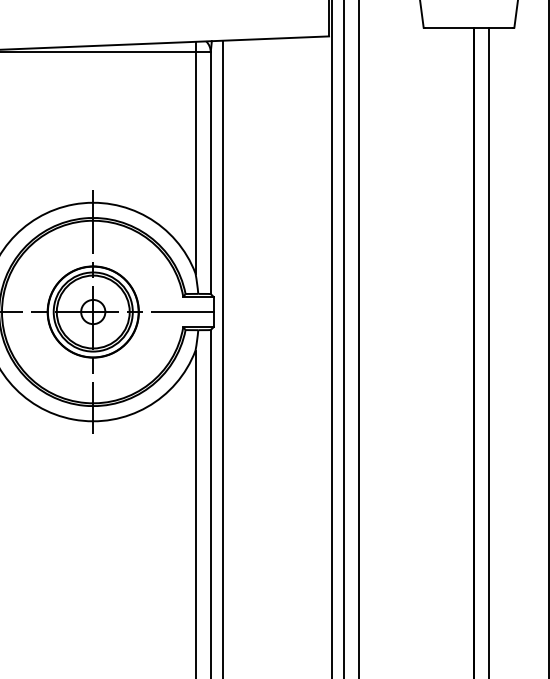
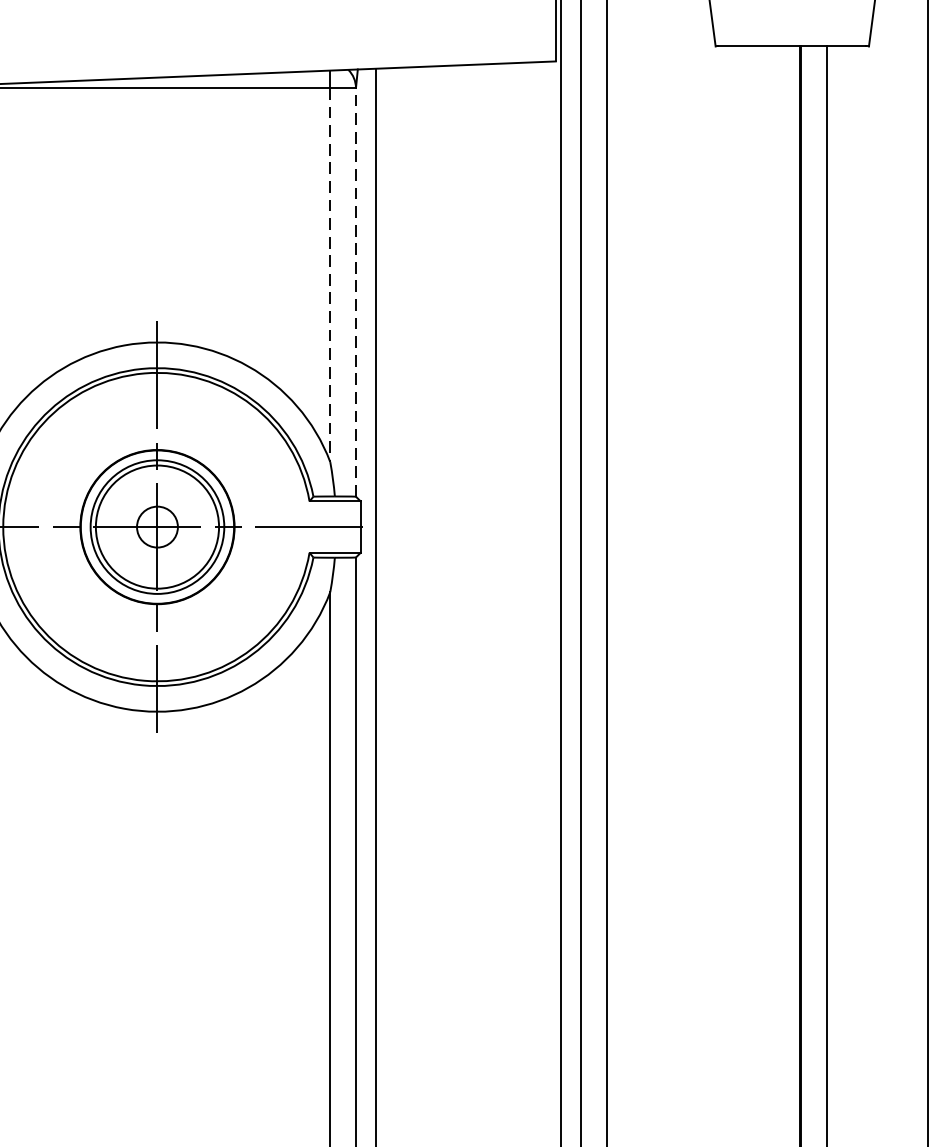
line: (195, 162) -> (330, 274), solid -> dashed
line: (210, 173) -> (355, 293), solid -> dashed

